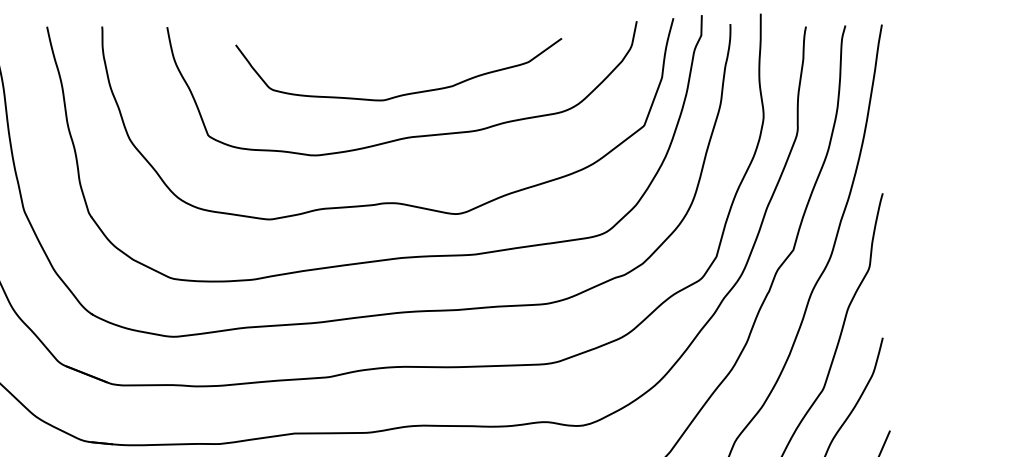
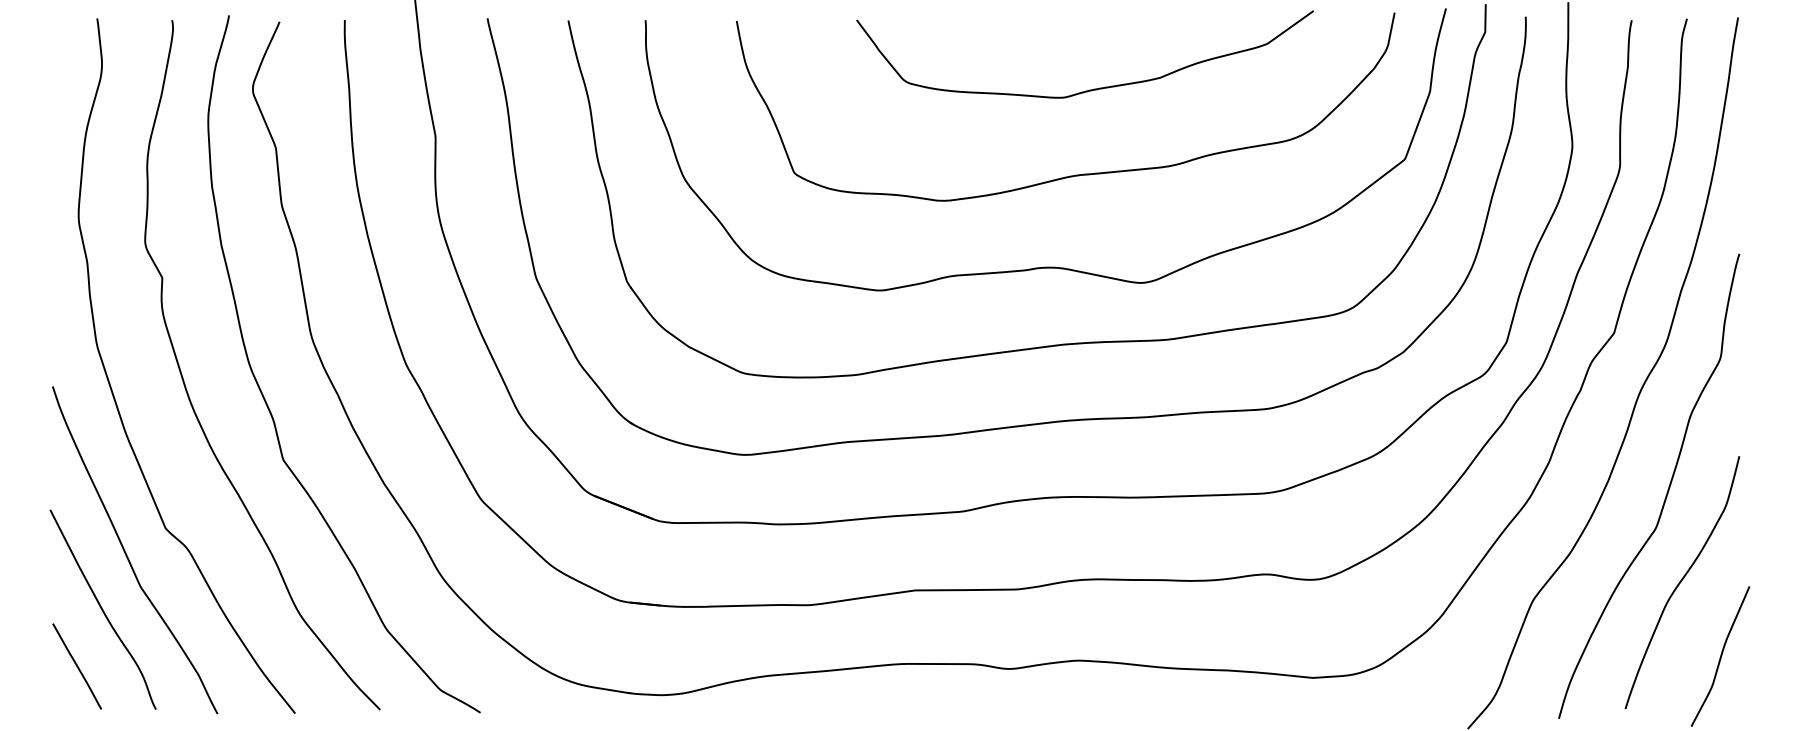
curve: (401, 94) -> (1089, 89), moved

